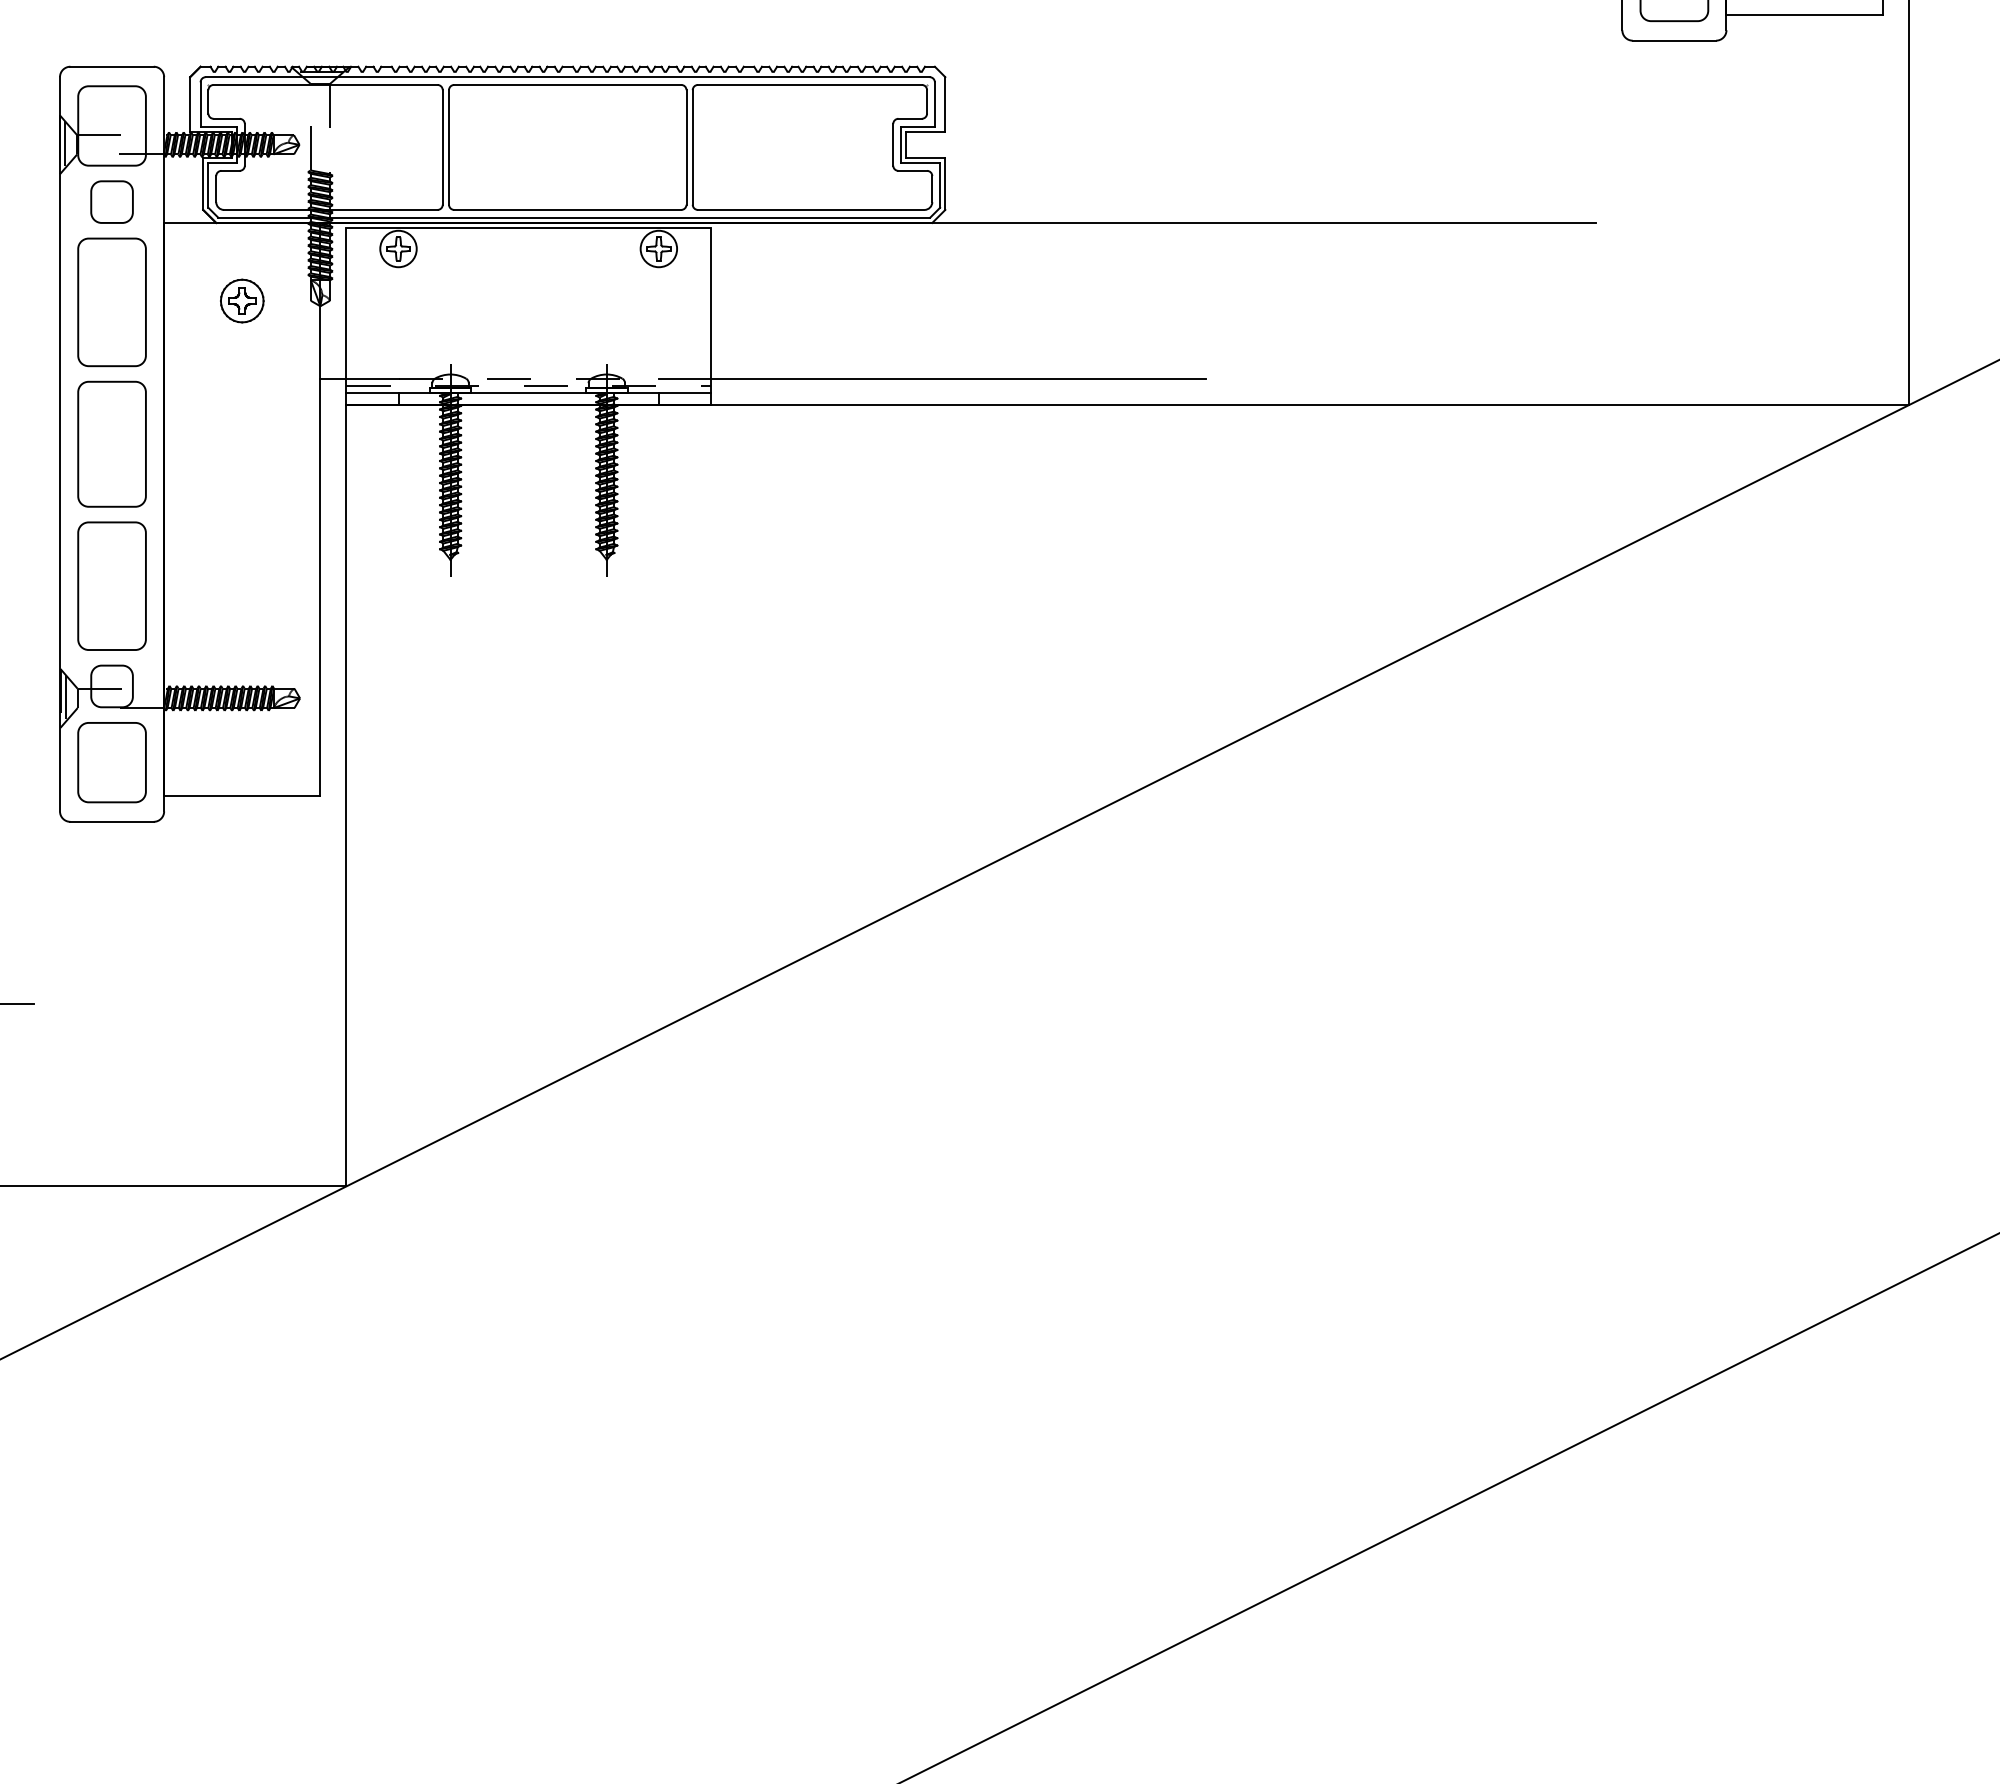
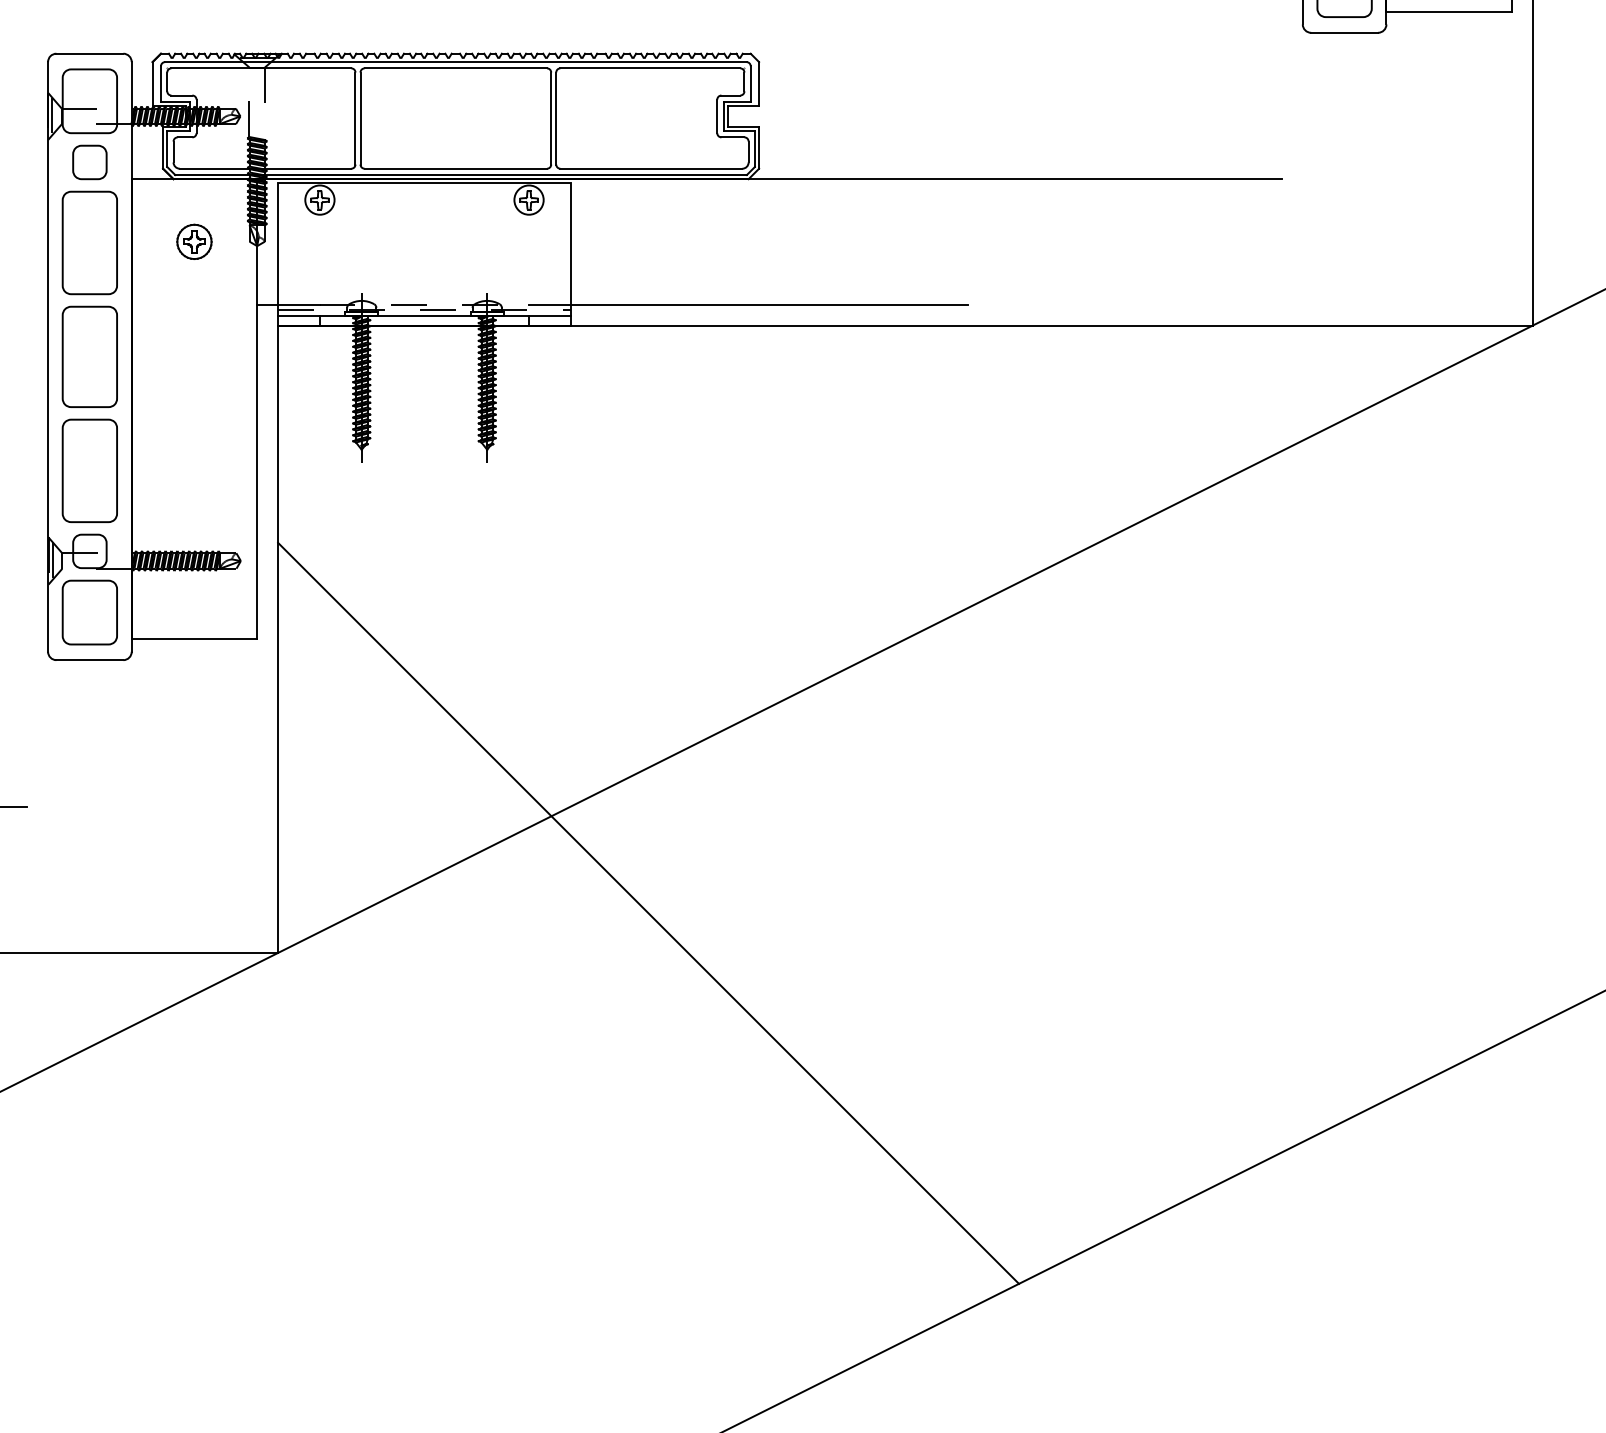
line: (807, 1136) -> (648, 912), added

